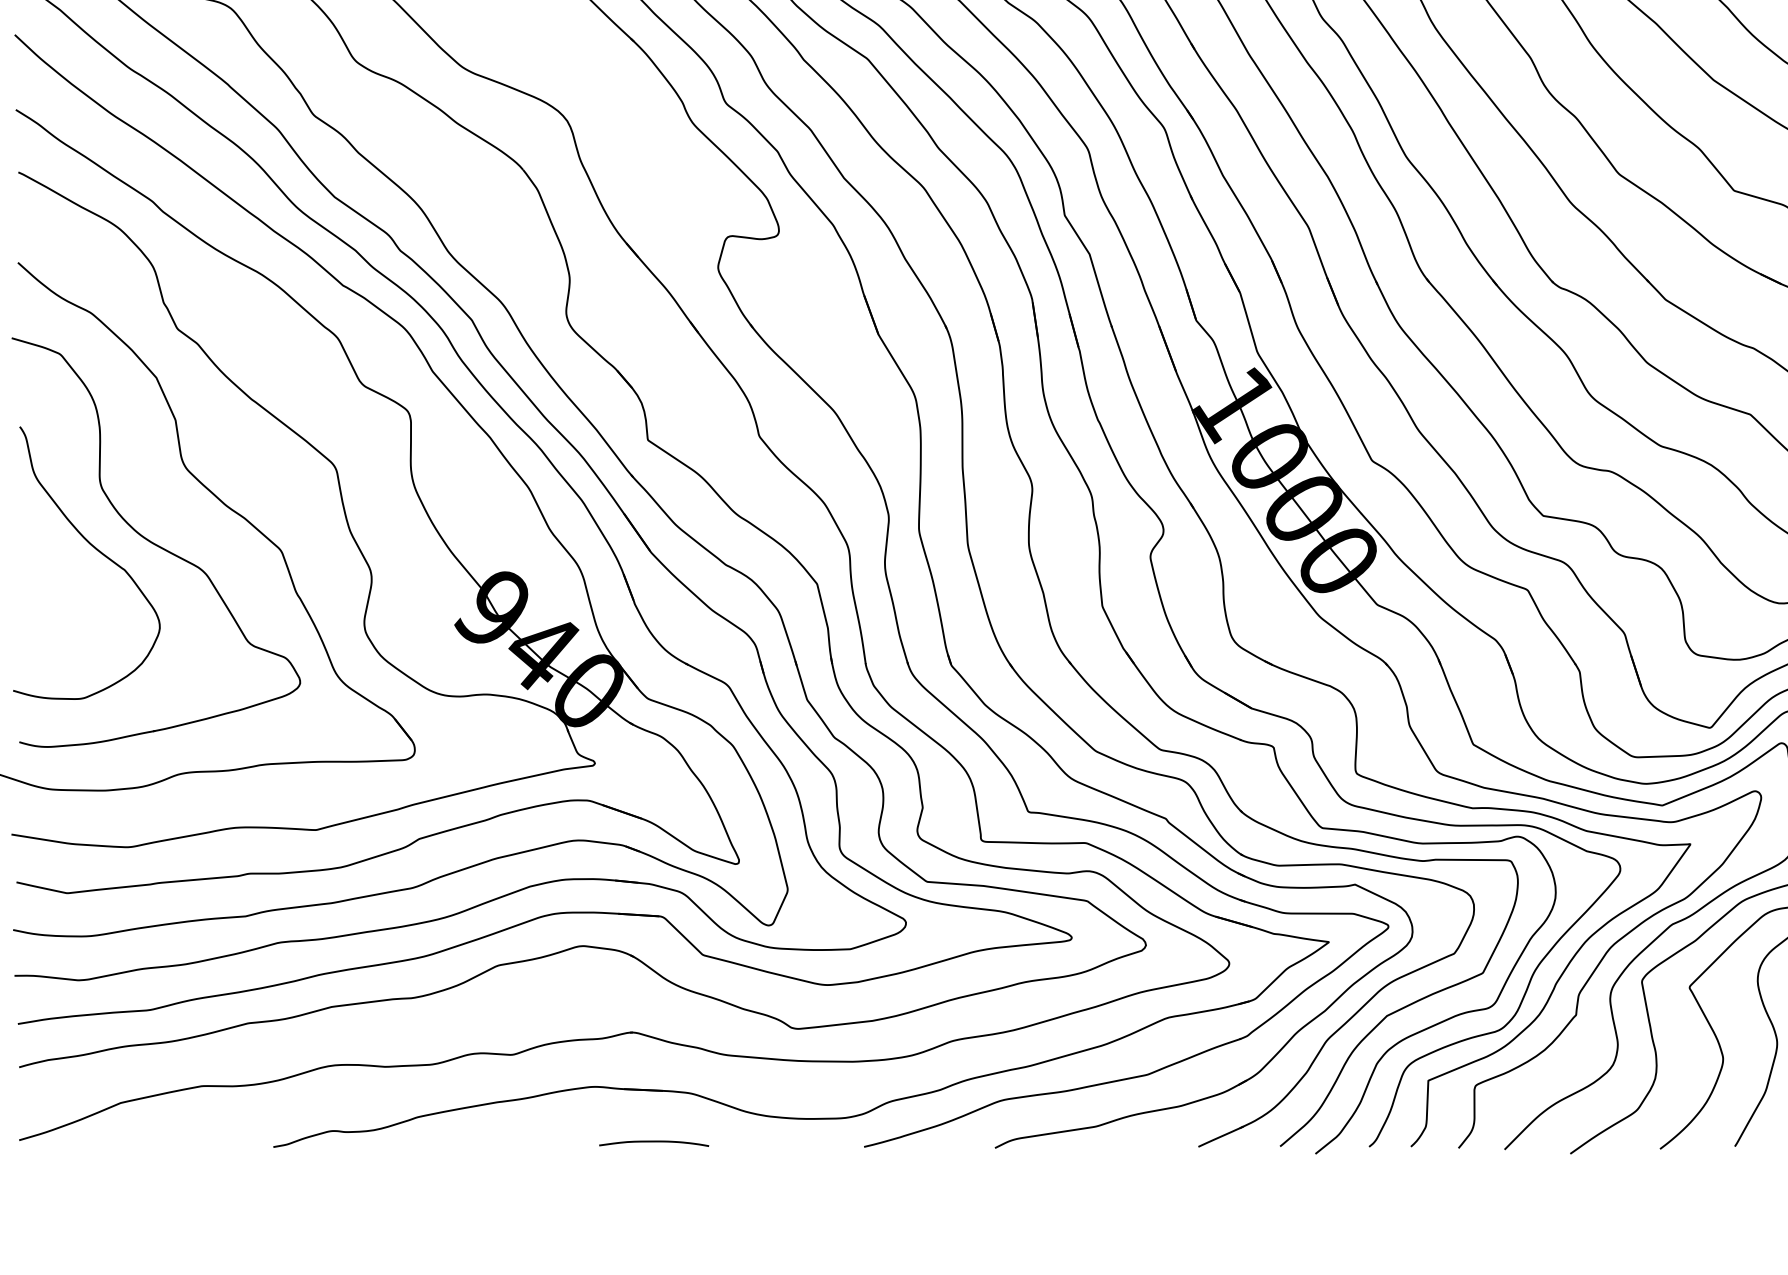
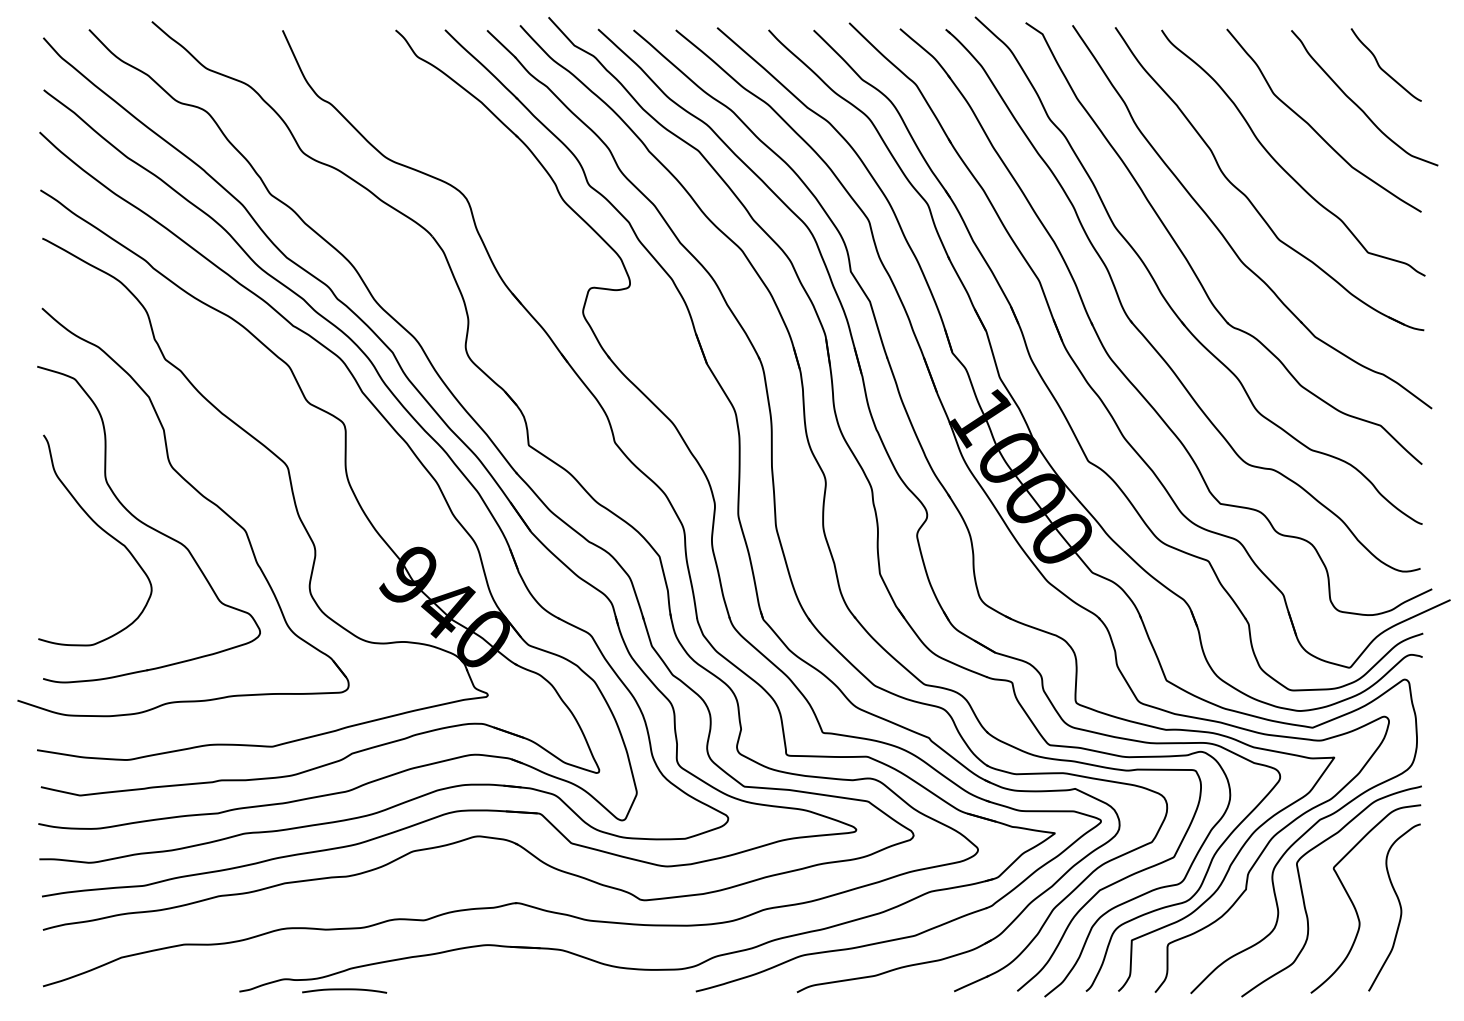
curve: (654, 1143) -> (344, 990), moved

